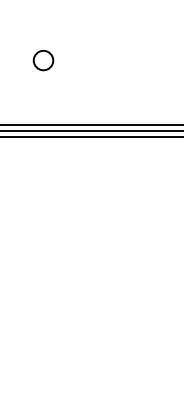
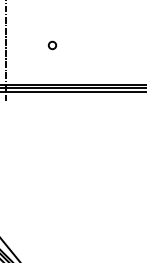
circle: (43, 60) -> (52, 45), size x0.62

